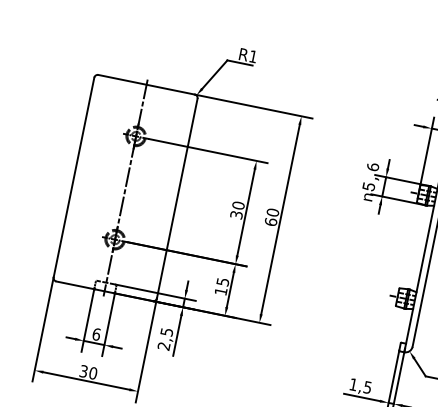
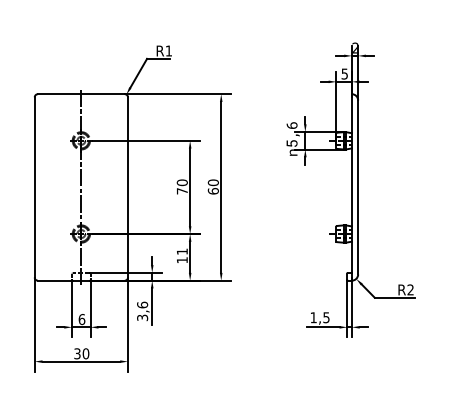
text: (235, 215) -> (181, 191), 30 -> 70
text: (223, 281) -> (182, 251), 15 -> 11
text: (165, 339) -> (142, 311), 2,5 -> 3,6

